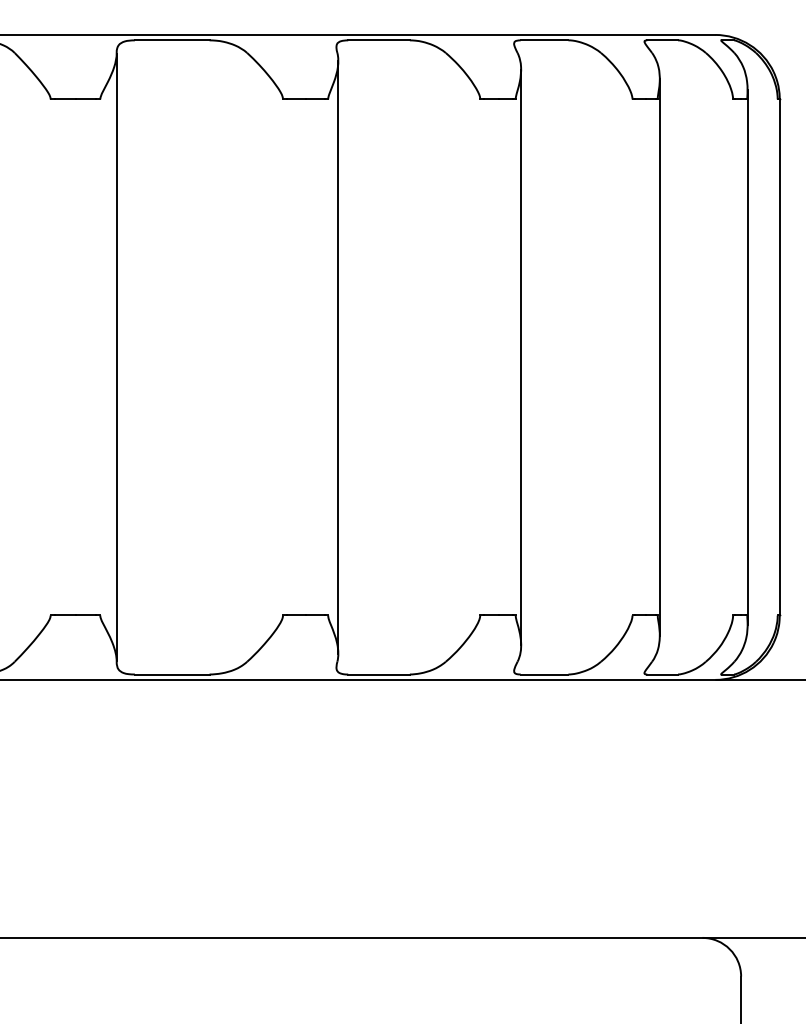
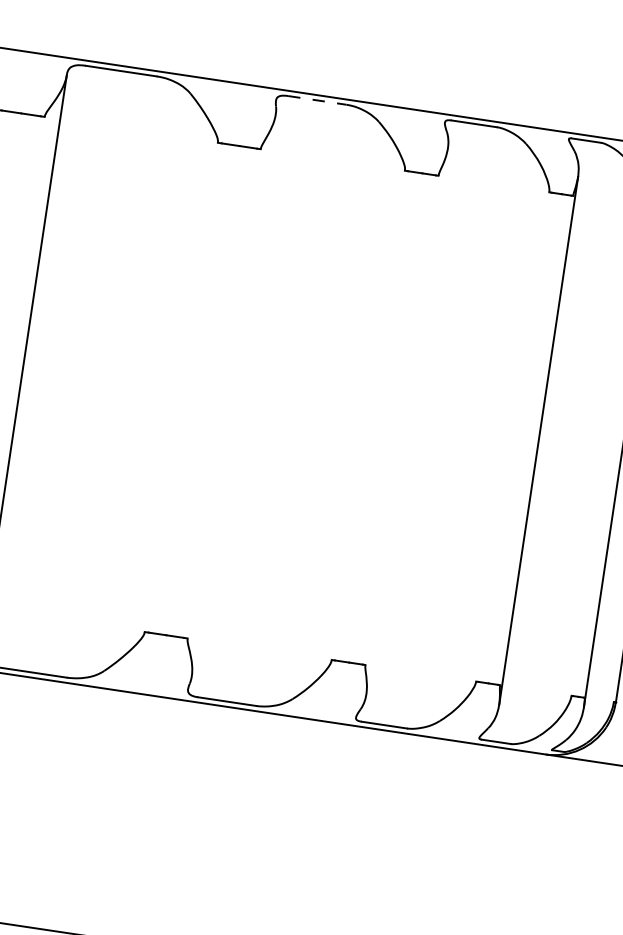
line: (379, 40) -> (317, 100), solid -> dashed
line: (338, 357) -> (233, 395), removed
line: (521, 357) -> (407, 421), removed

